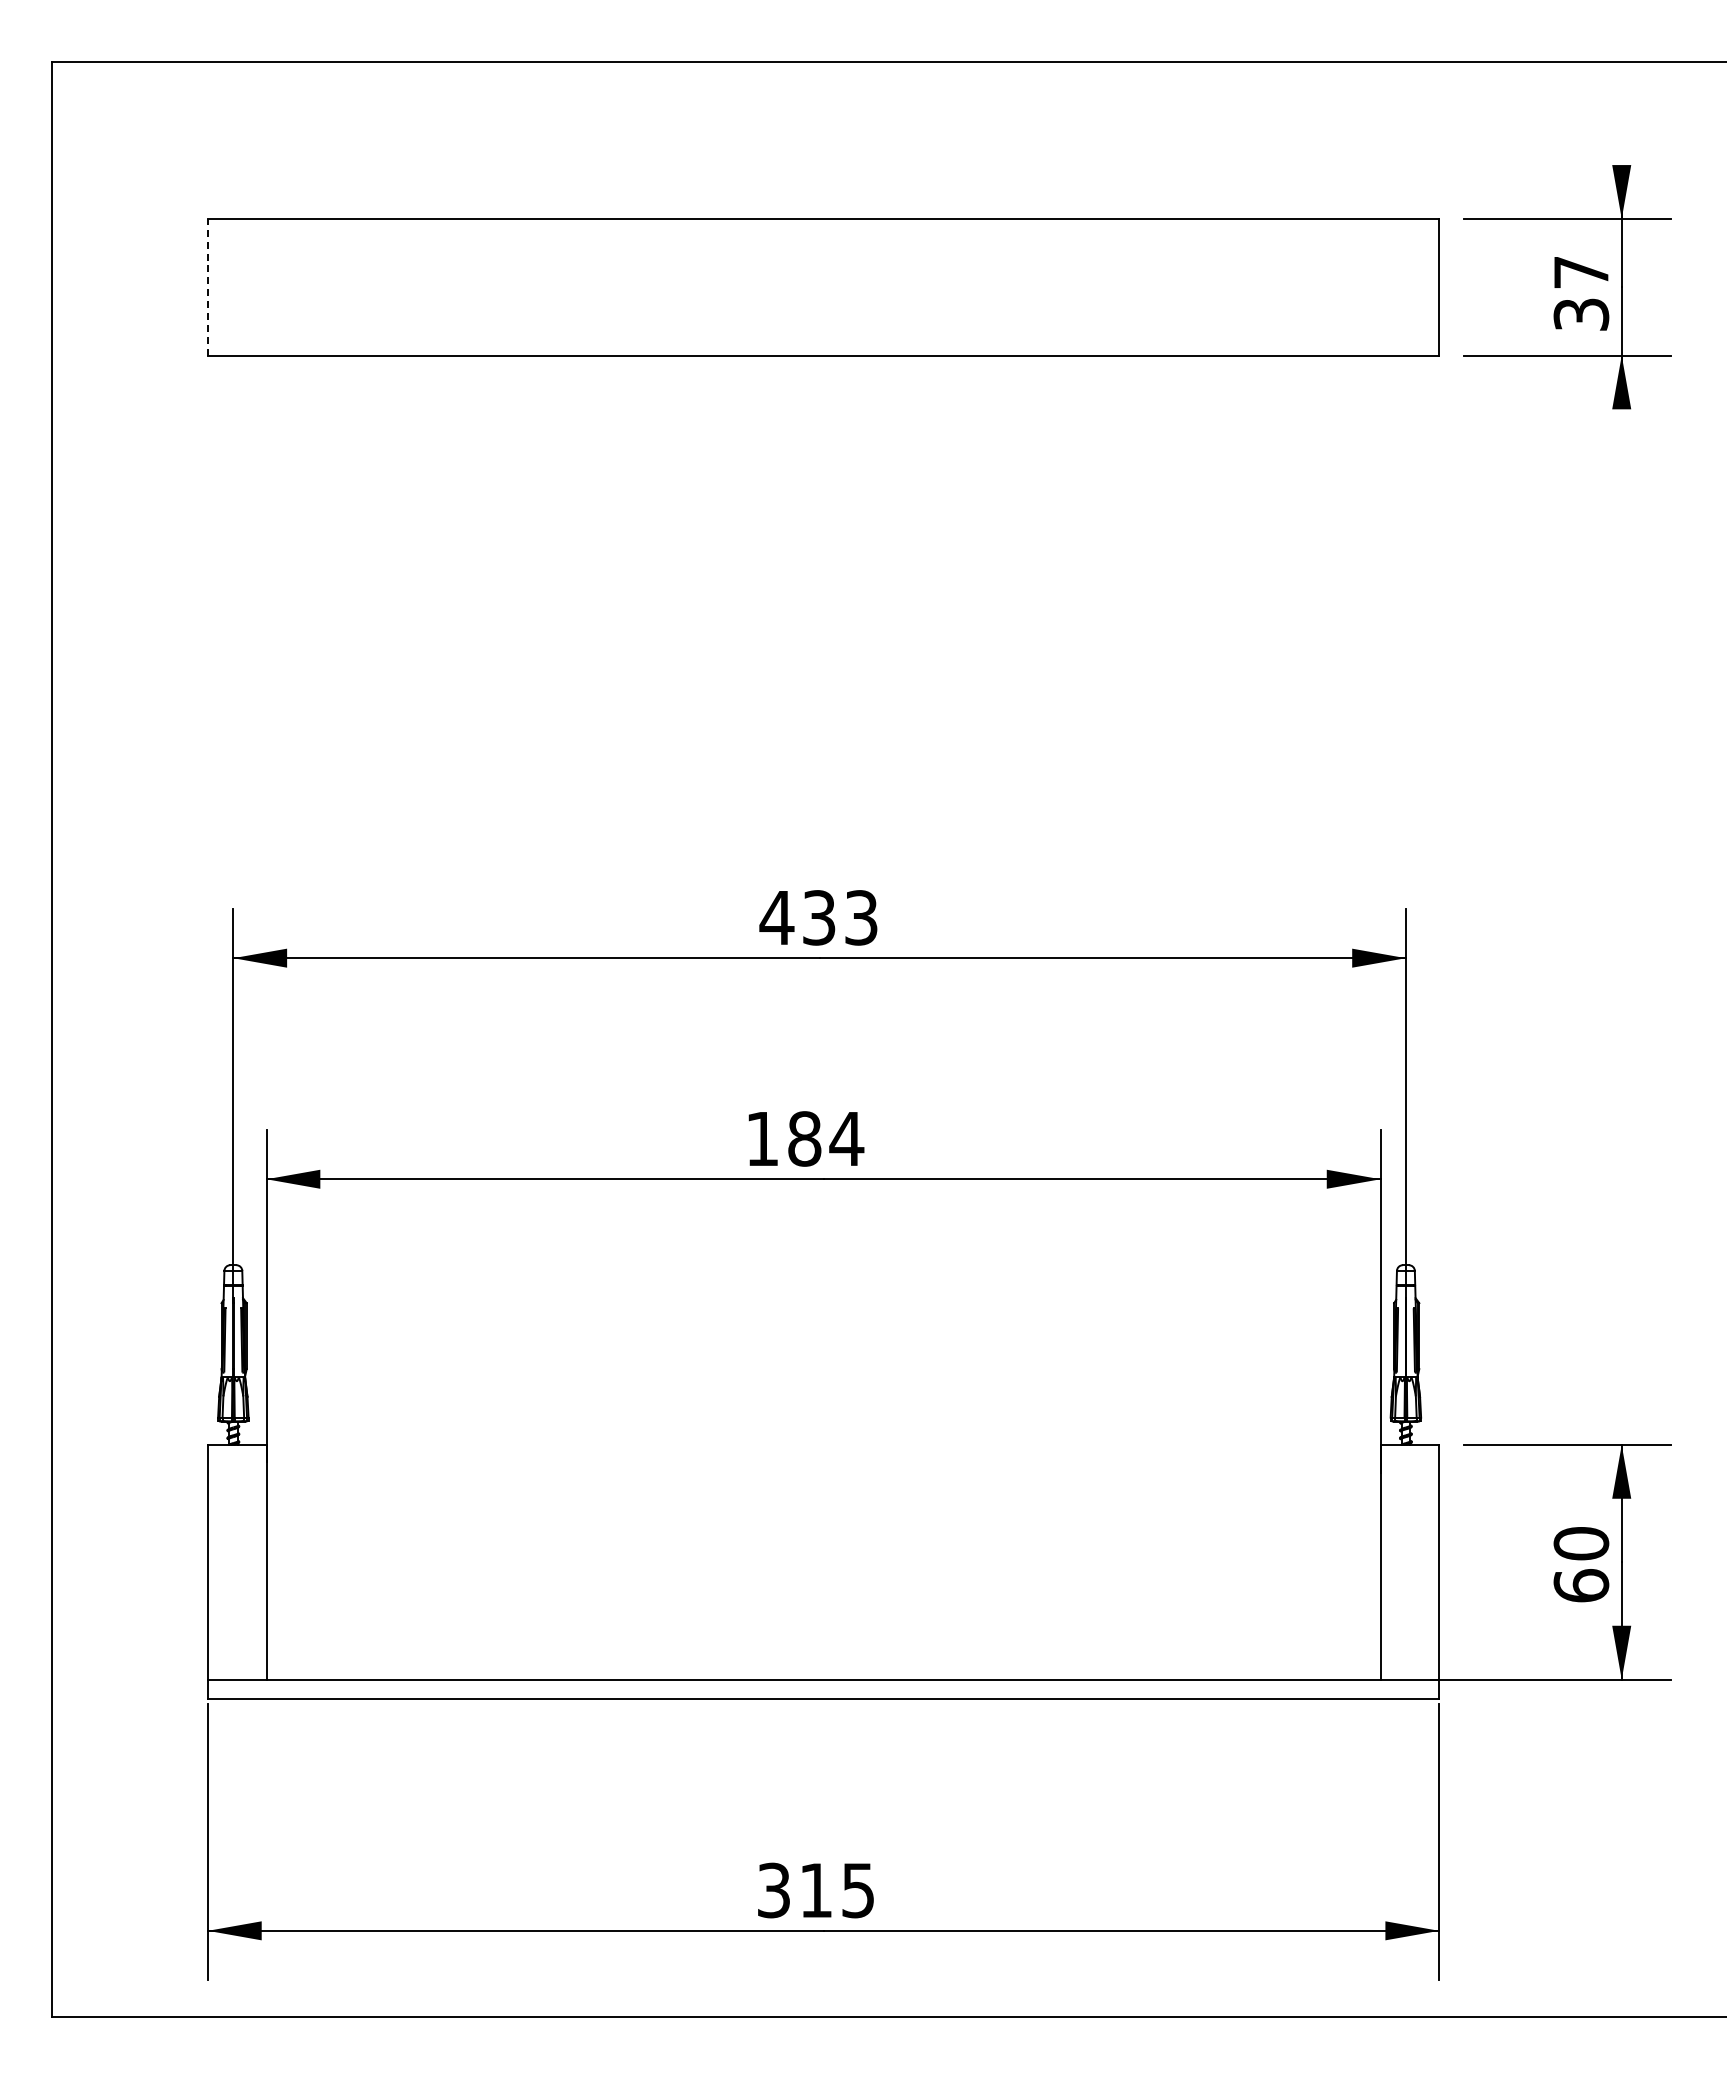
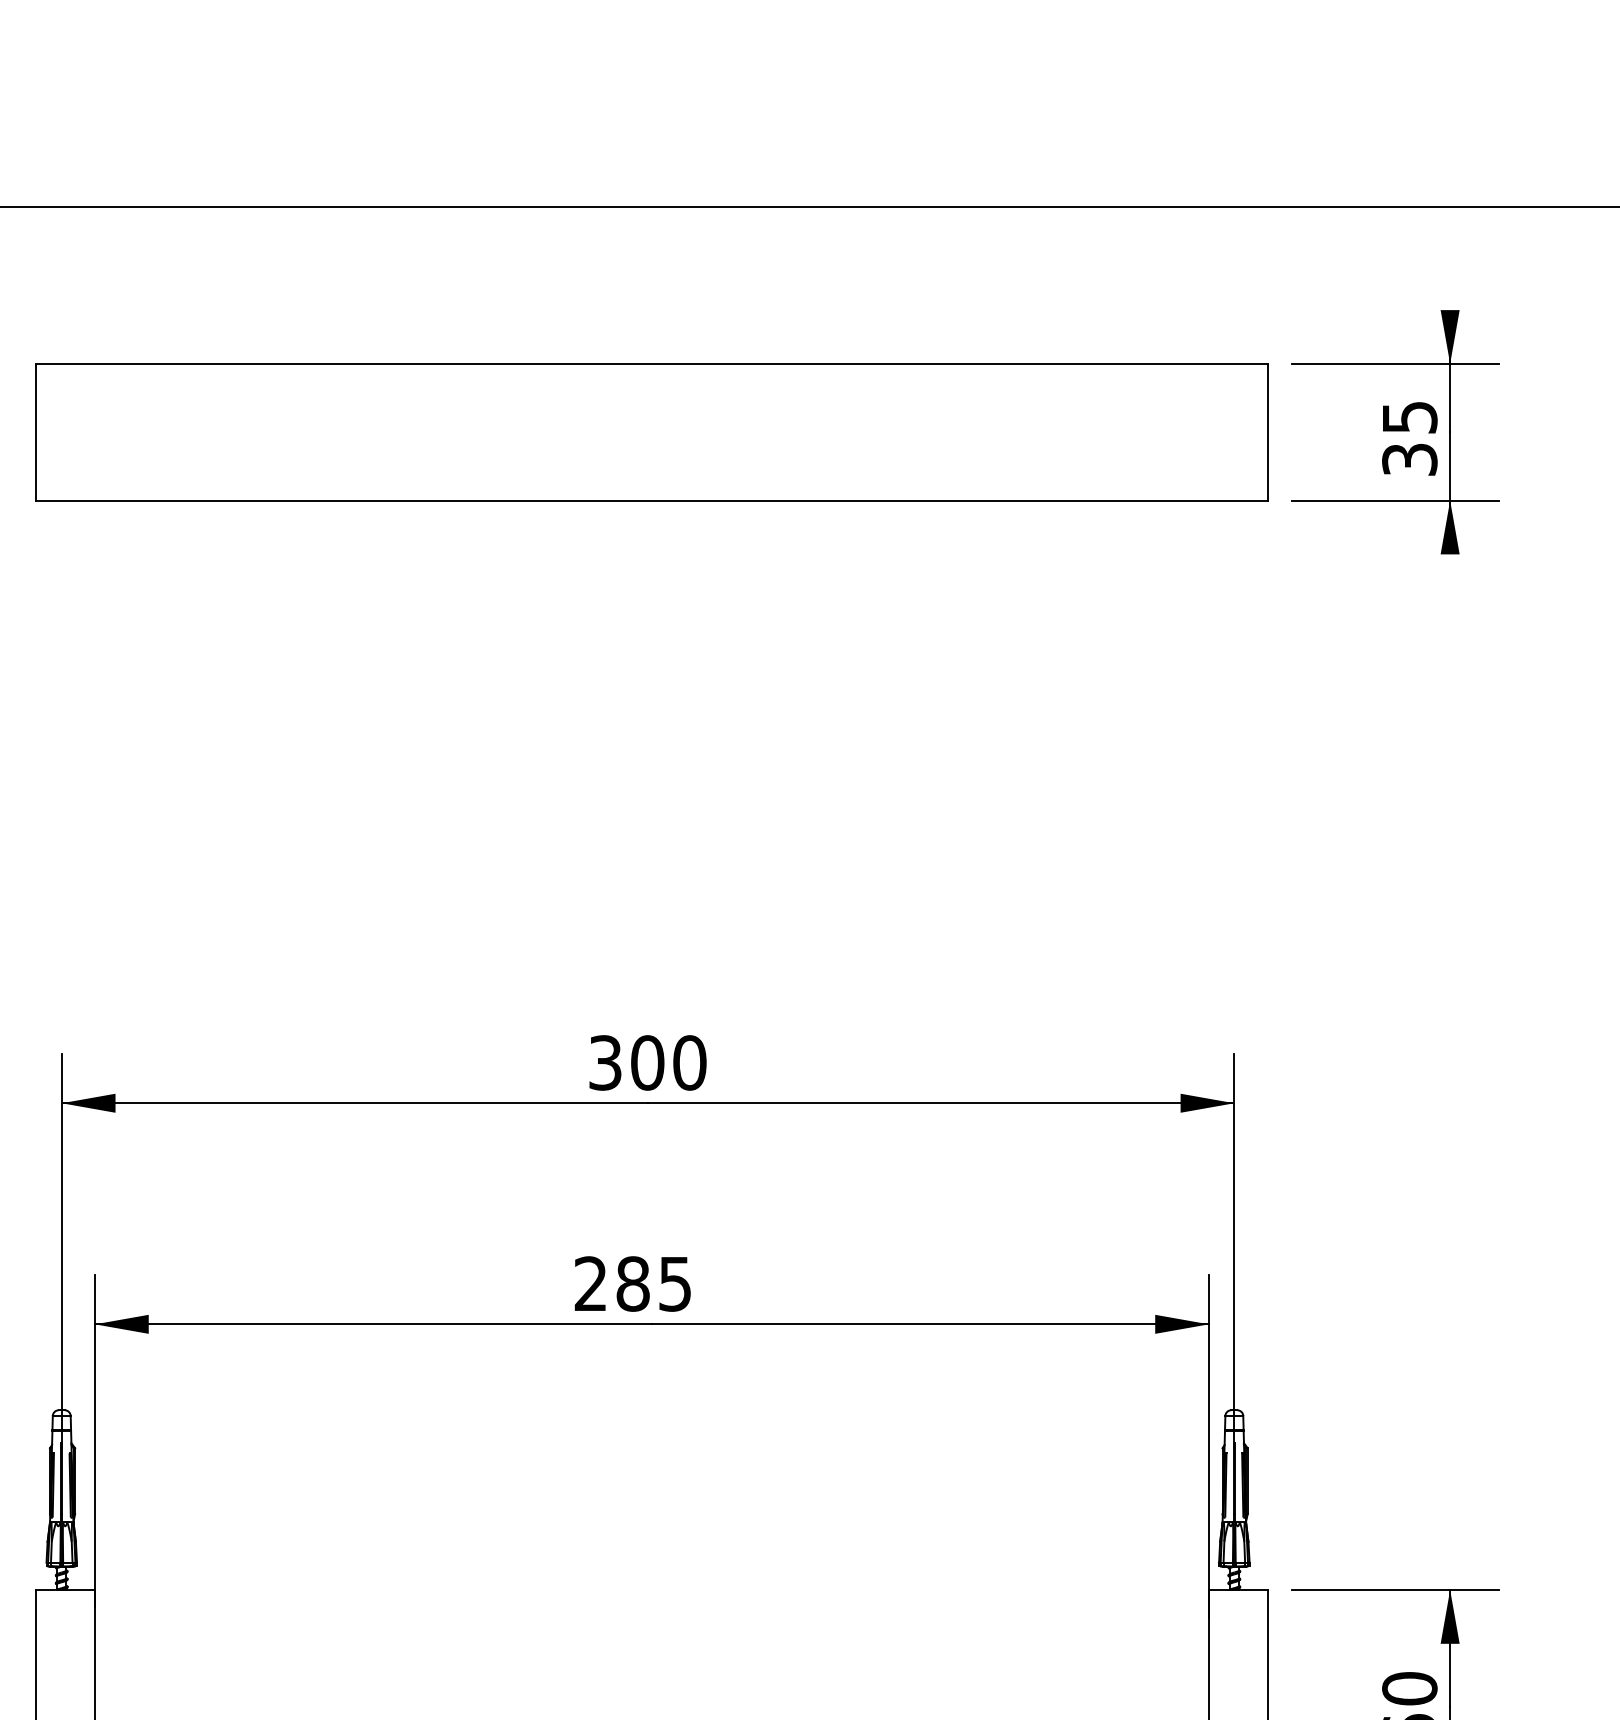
text: (1581, 272) -> (1409, 417), 37 -> 35
line: (207, 286) -> (35, 431), dashed -> solid
text: (818, 917) -> (646, 1062), 433 -> 300
text: (805, 1138) -> (633, 1283), 184 -> 285

